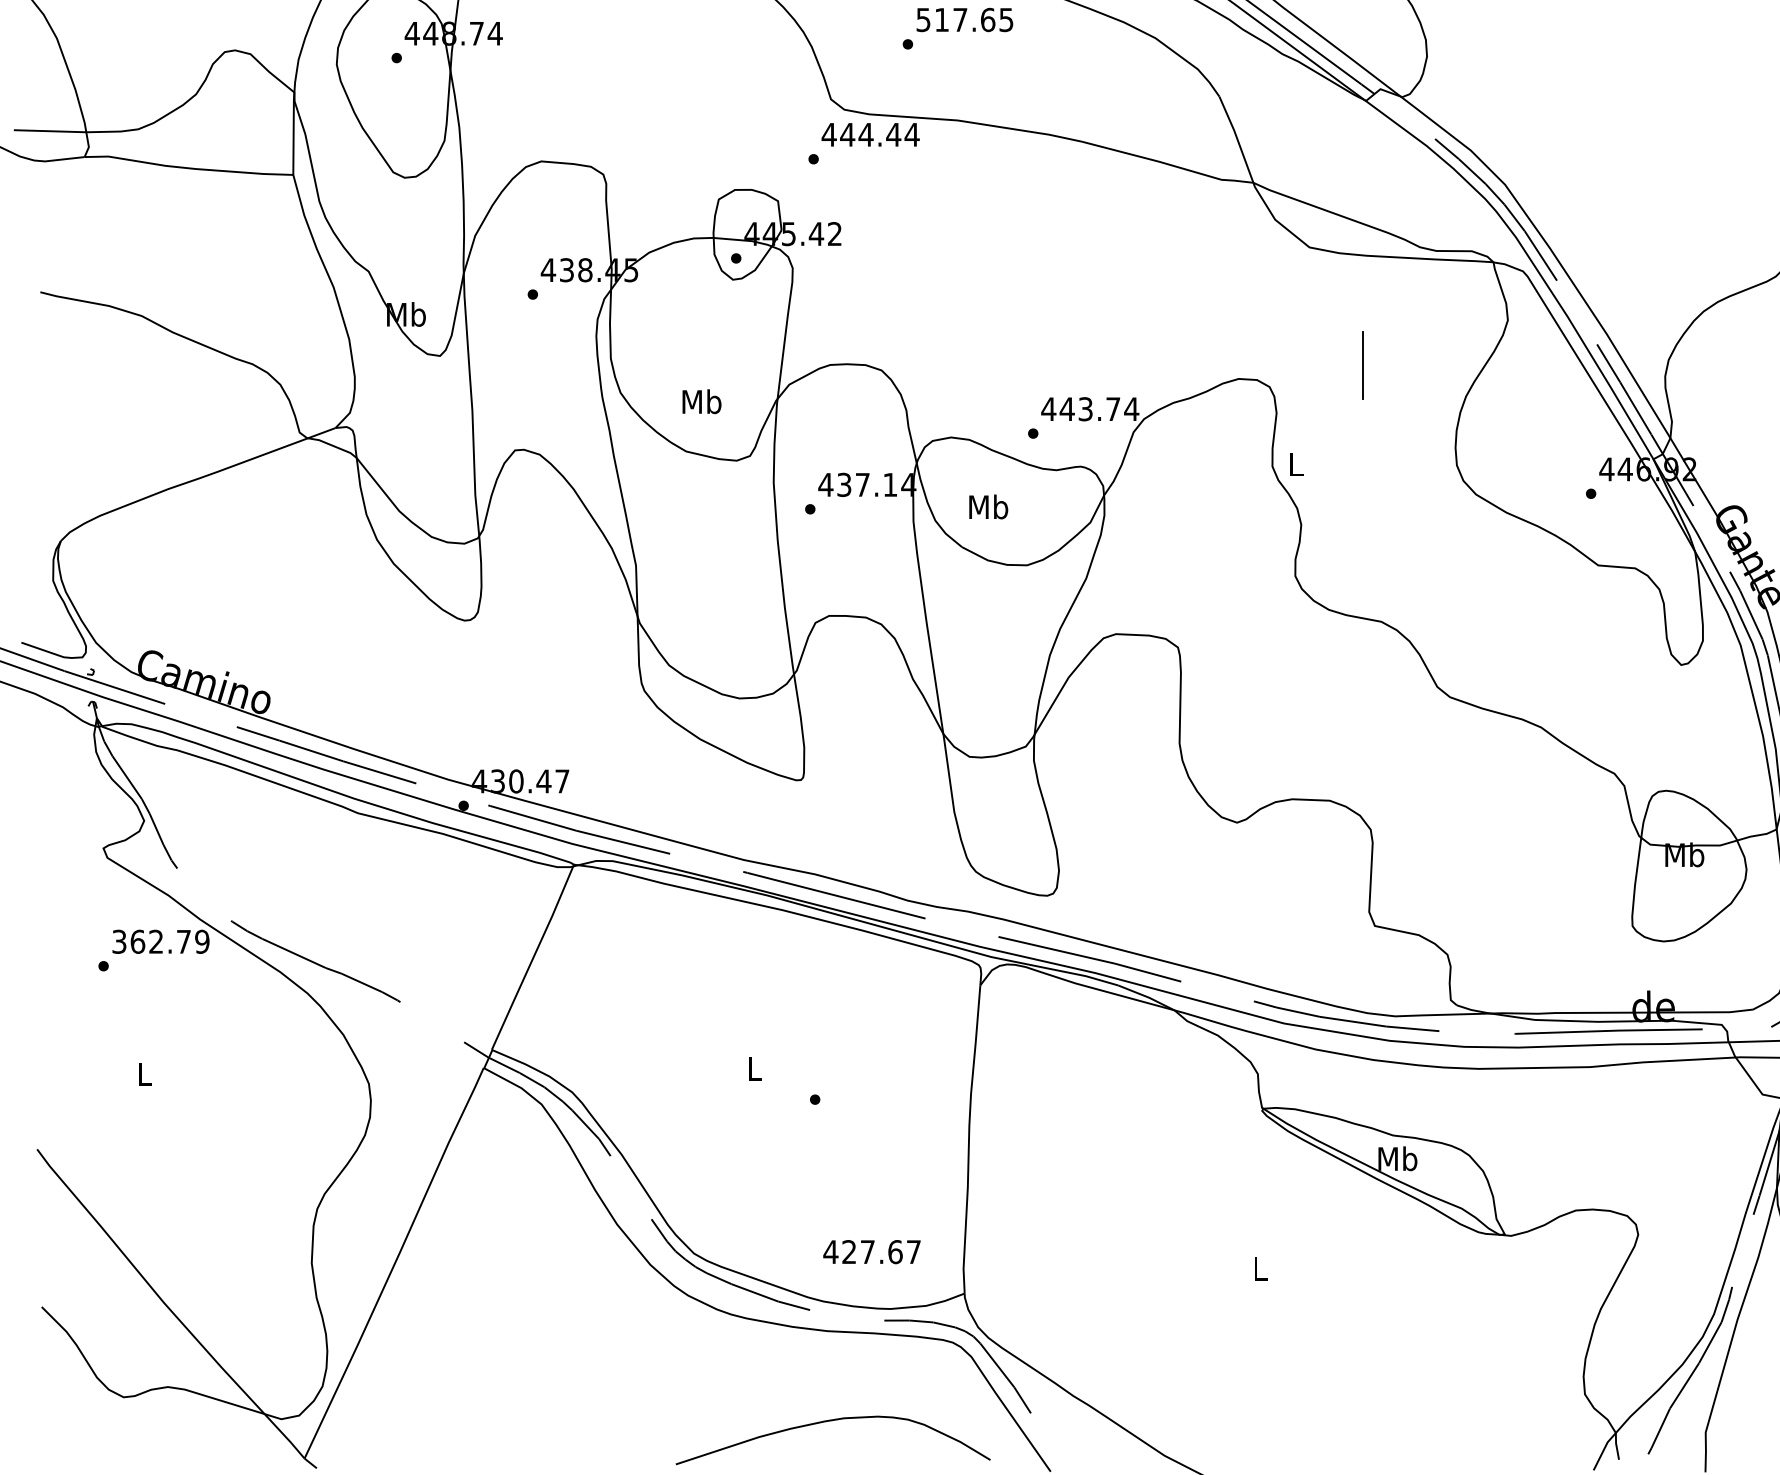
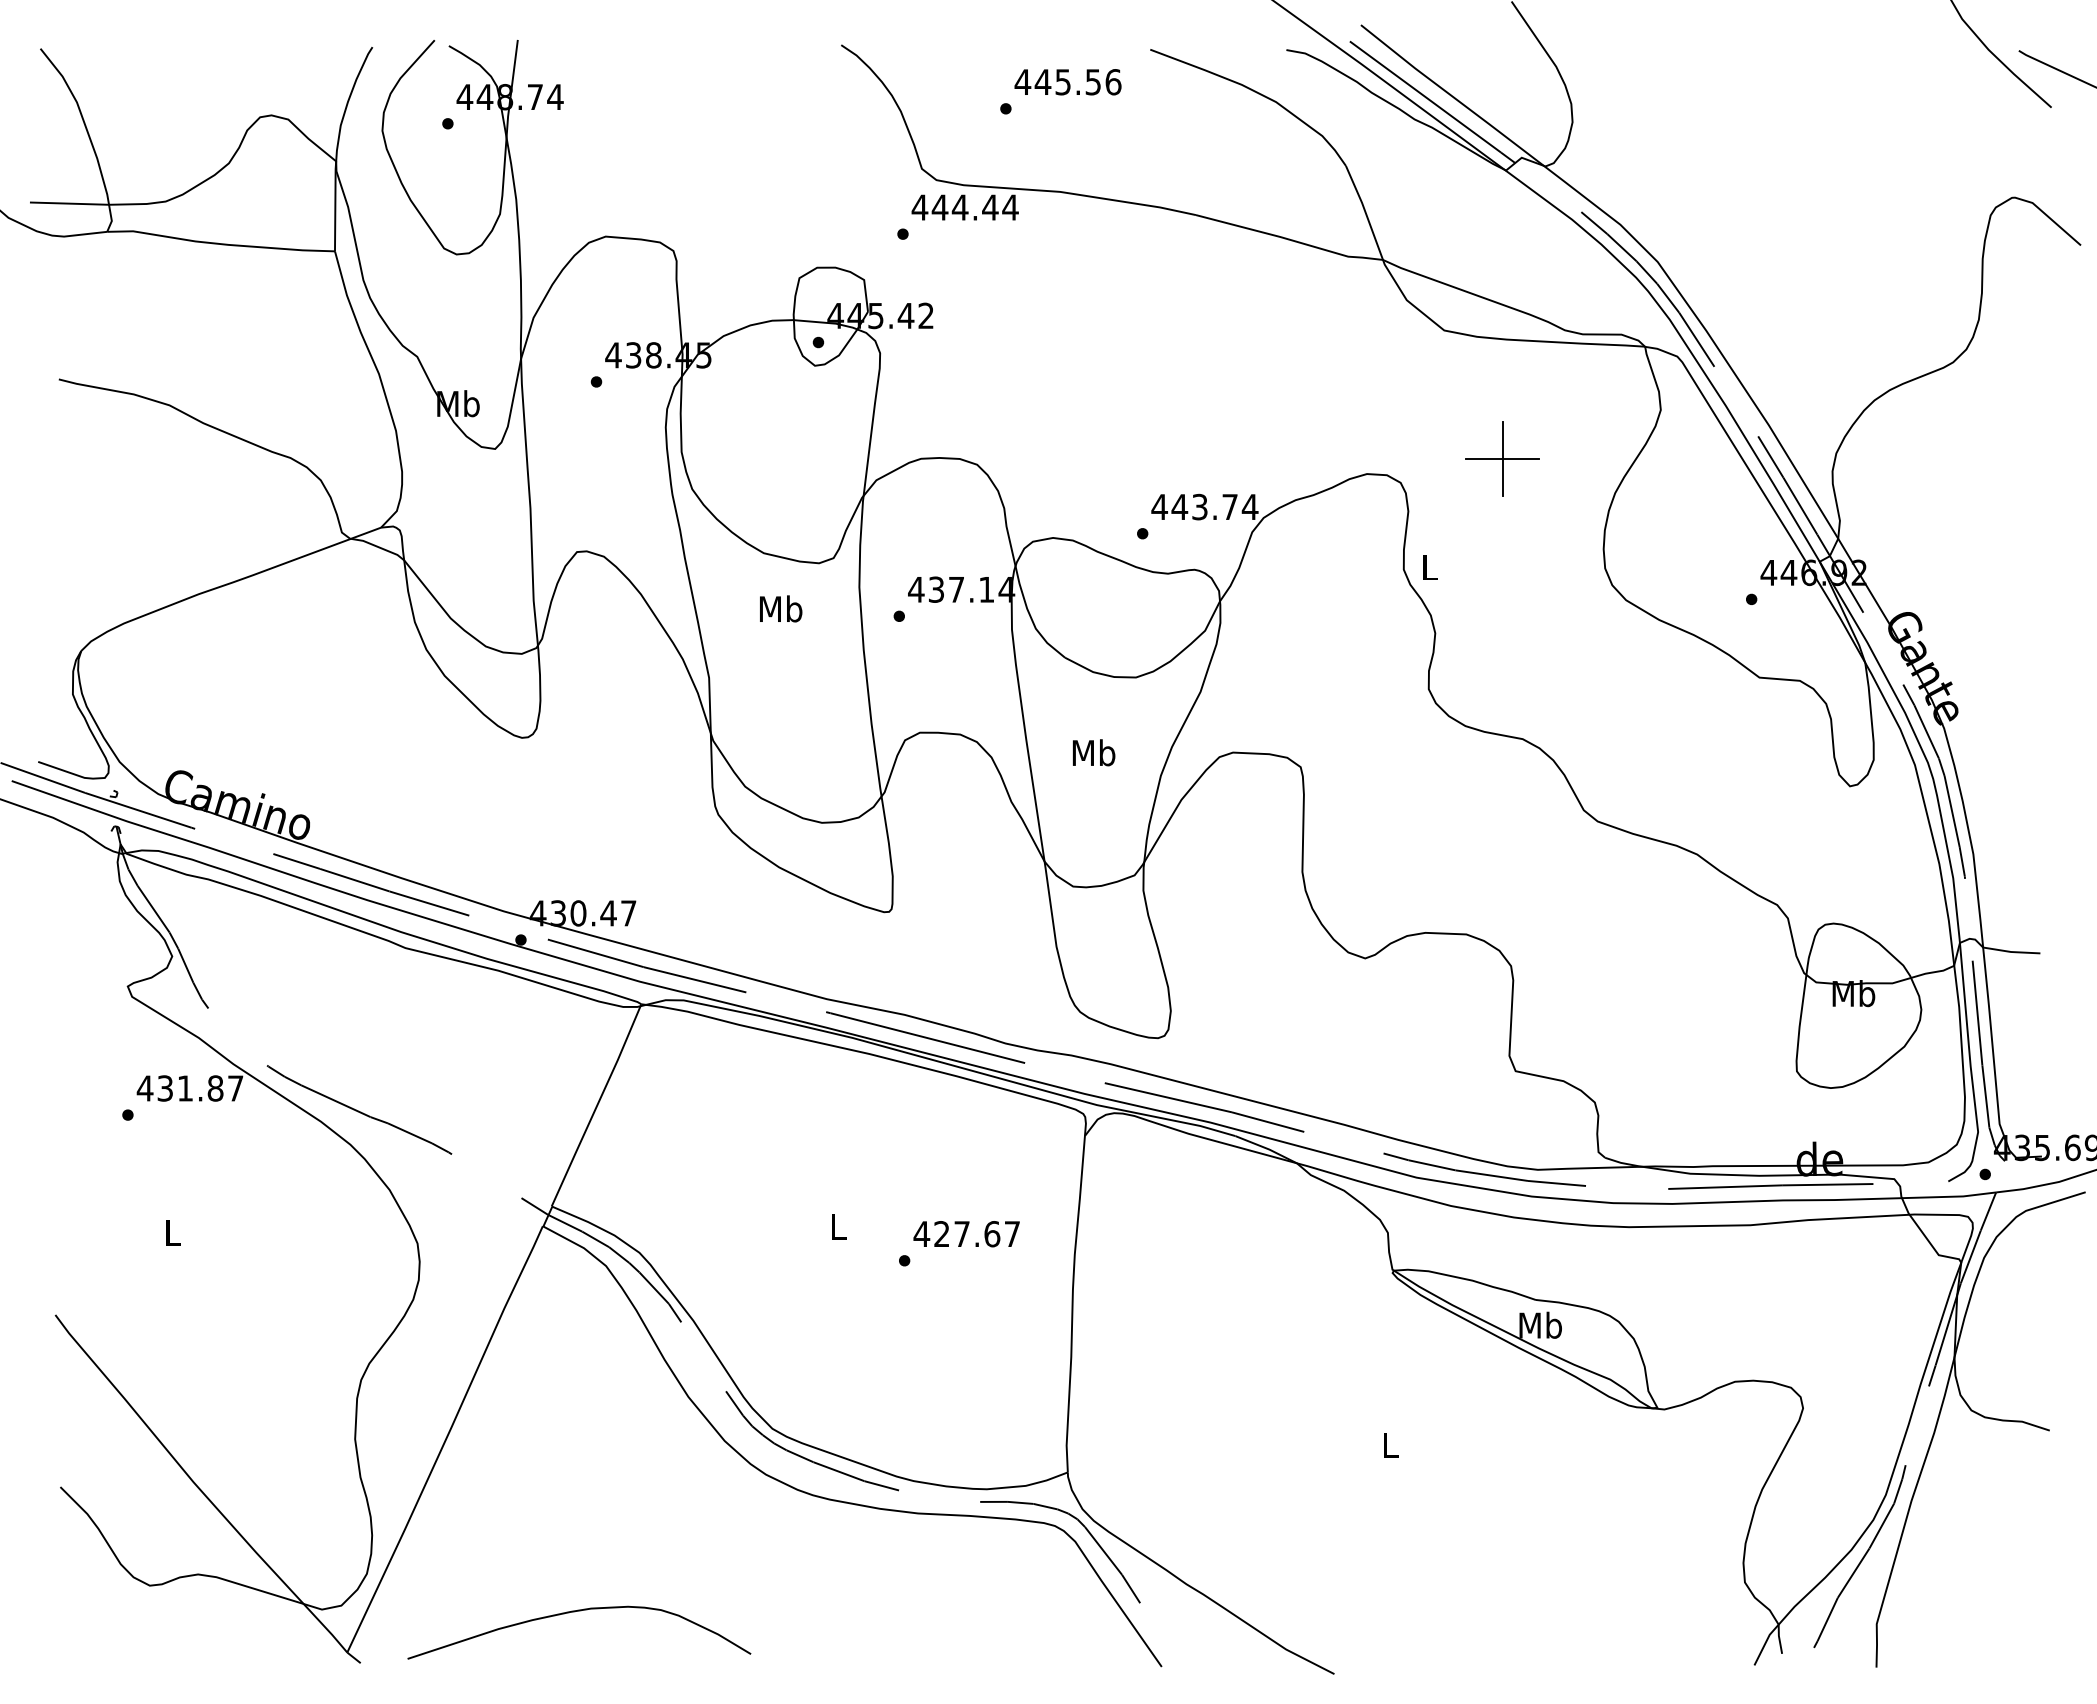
text: (964, 20) -> (1067, 82), 517.65 -> 445.56
line: (1362, 364) -> (1502, 458), added
text: (702, 401) -> (781, 608), moved
text: (989, 506) -> (1094, 752), moved
text: (160, 941) -> (189, 1088), 362.79 -> 431.87
text: (871, 1252) -> (966, 1234), moved
curve: (828, 1421) -> (574, 1612), moved

